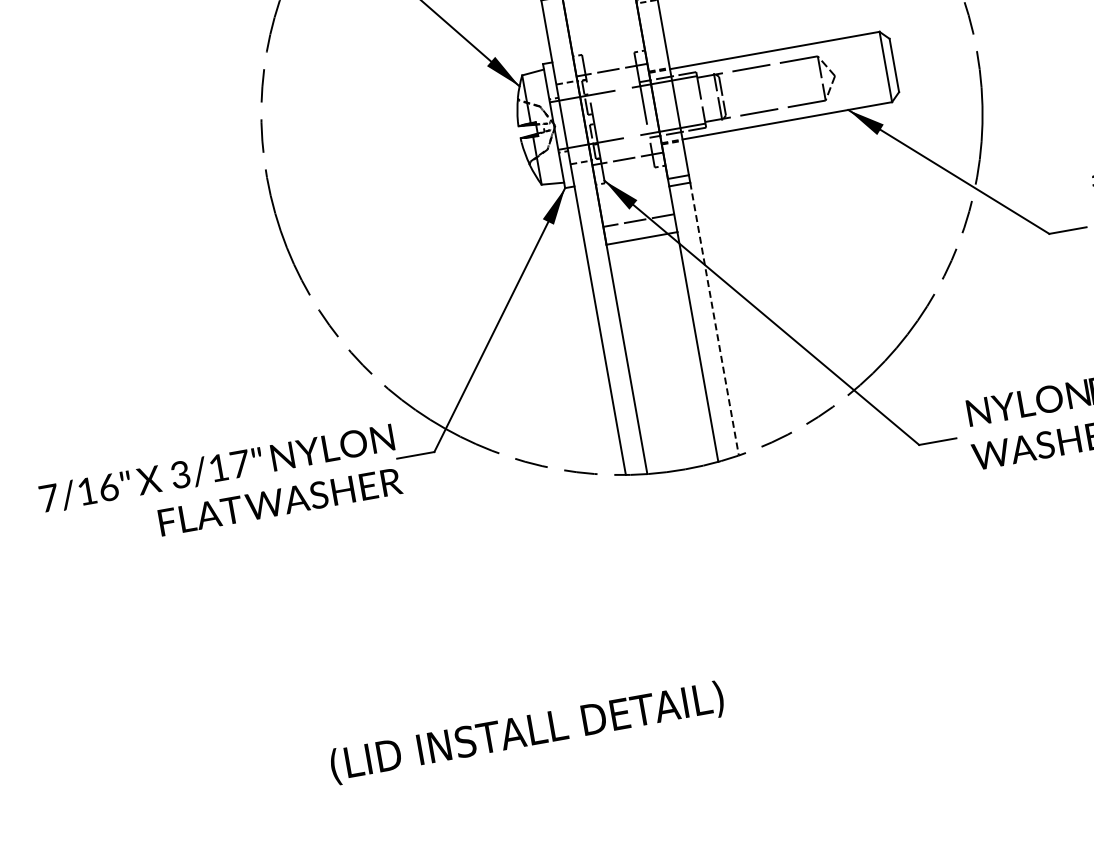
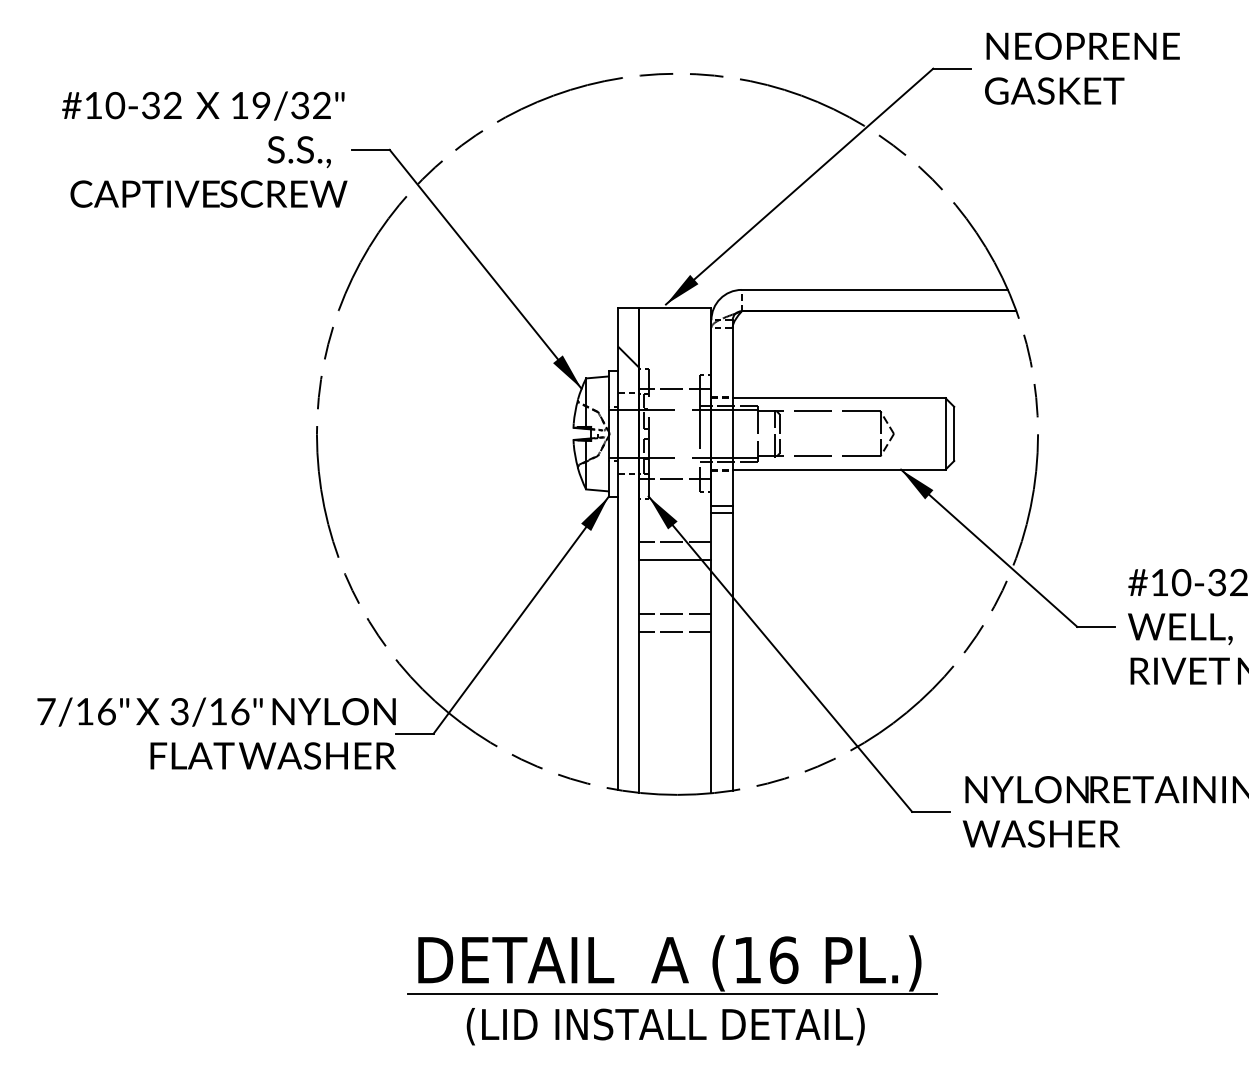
hatch: (560, 46) -> (628, 356), added
line: (651, 291) -> (675, 613), added
line: (654, 308) -> (675, 631), added
line: (714, 319) -> (732, 652), dashed -> solid
text: (240, 463) -> (240, 711), 3/17" -> 3/16"
part: (710, 637) -> (672, 964), added
text: (526, 732) -> (665, 1026), moved

